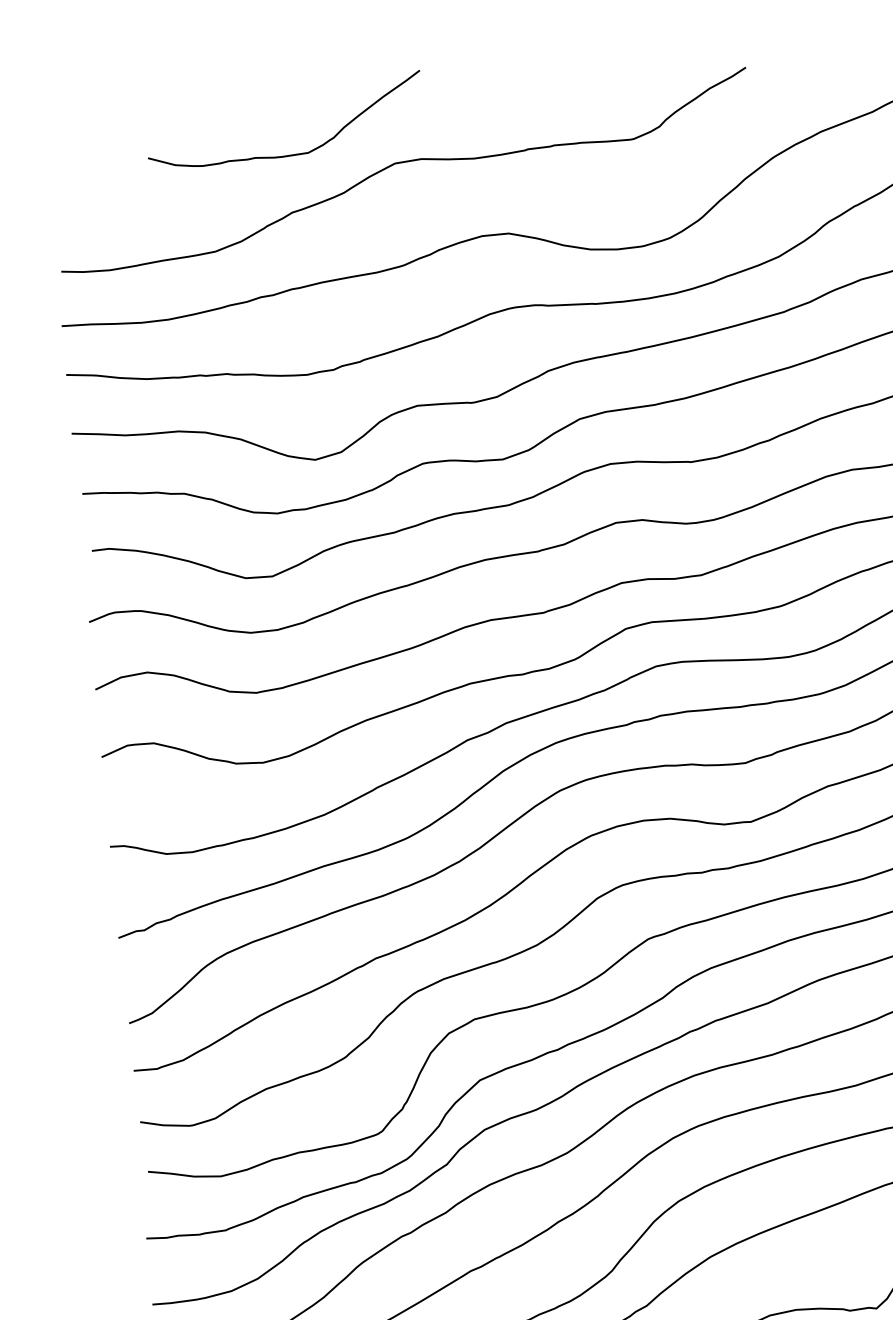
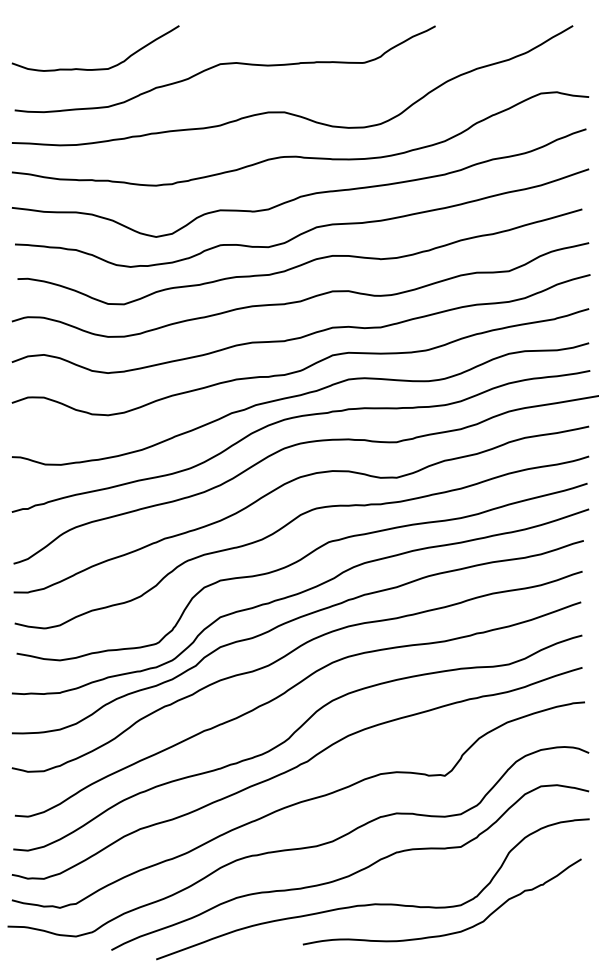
curve: (287, 154) -> (95, 68), moved

